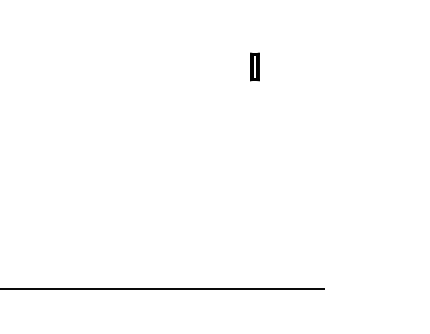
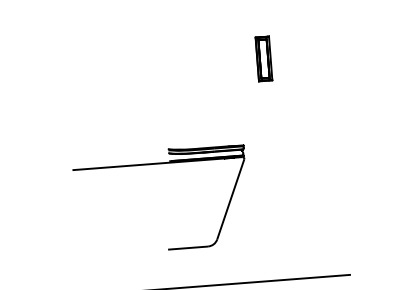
part: (254, 66) -> (263, 58), size x1.67
part: (141, 163) -> (158, 163), added

